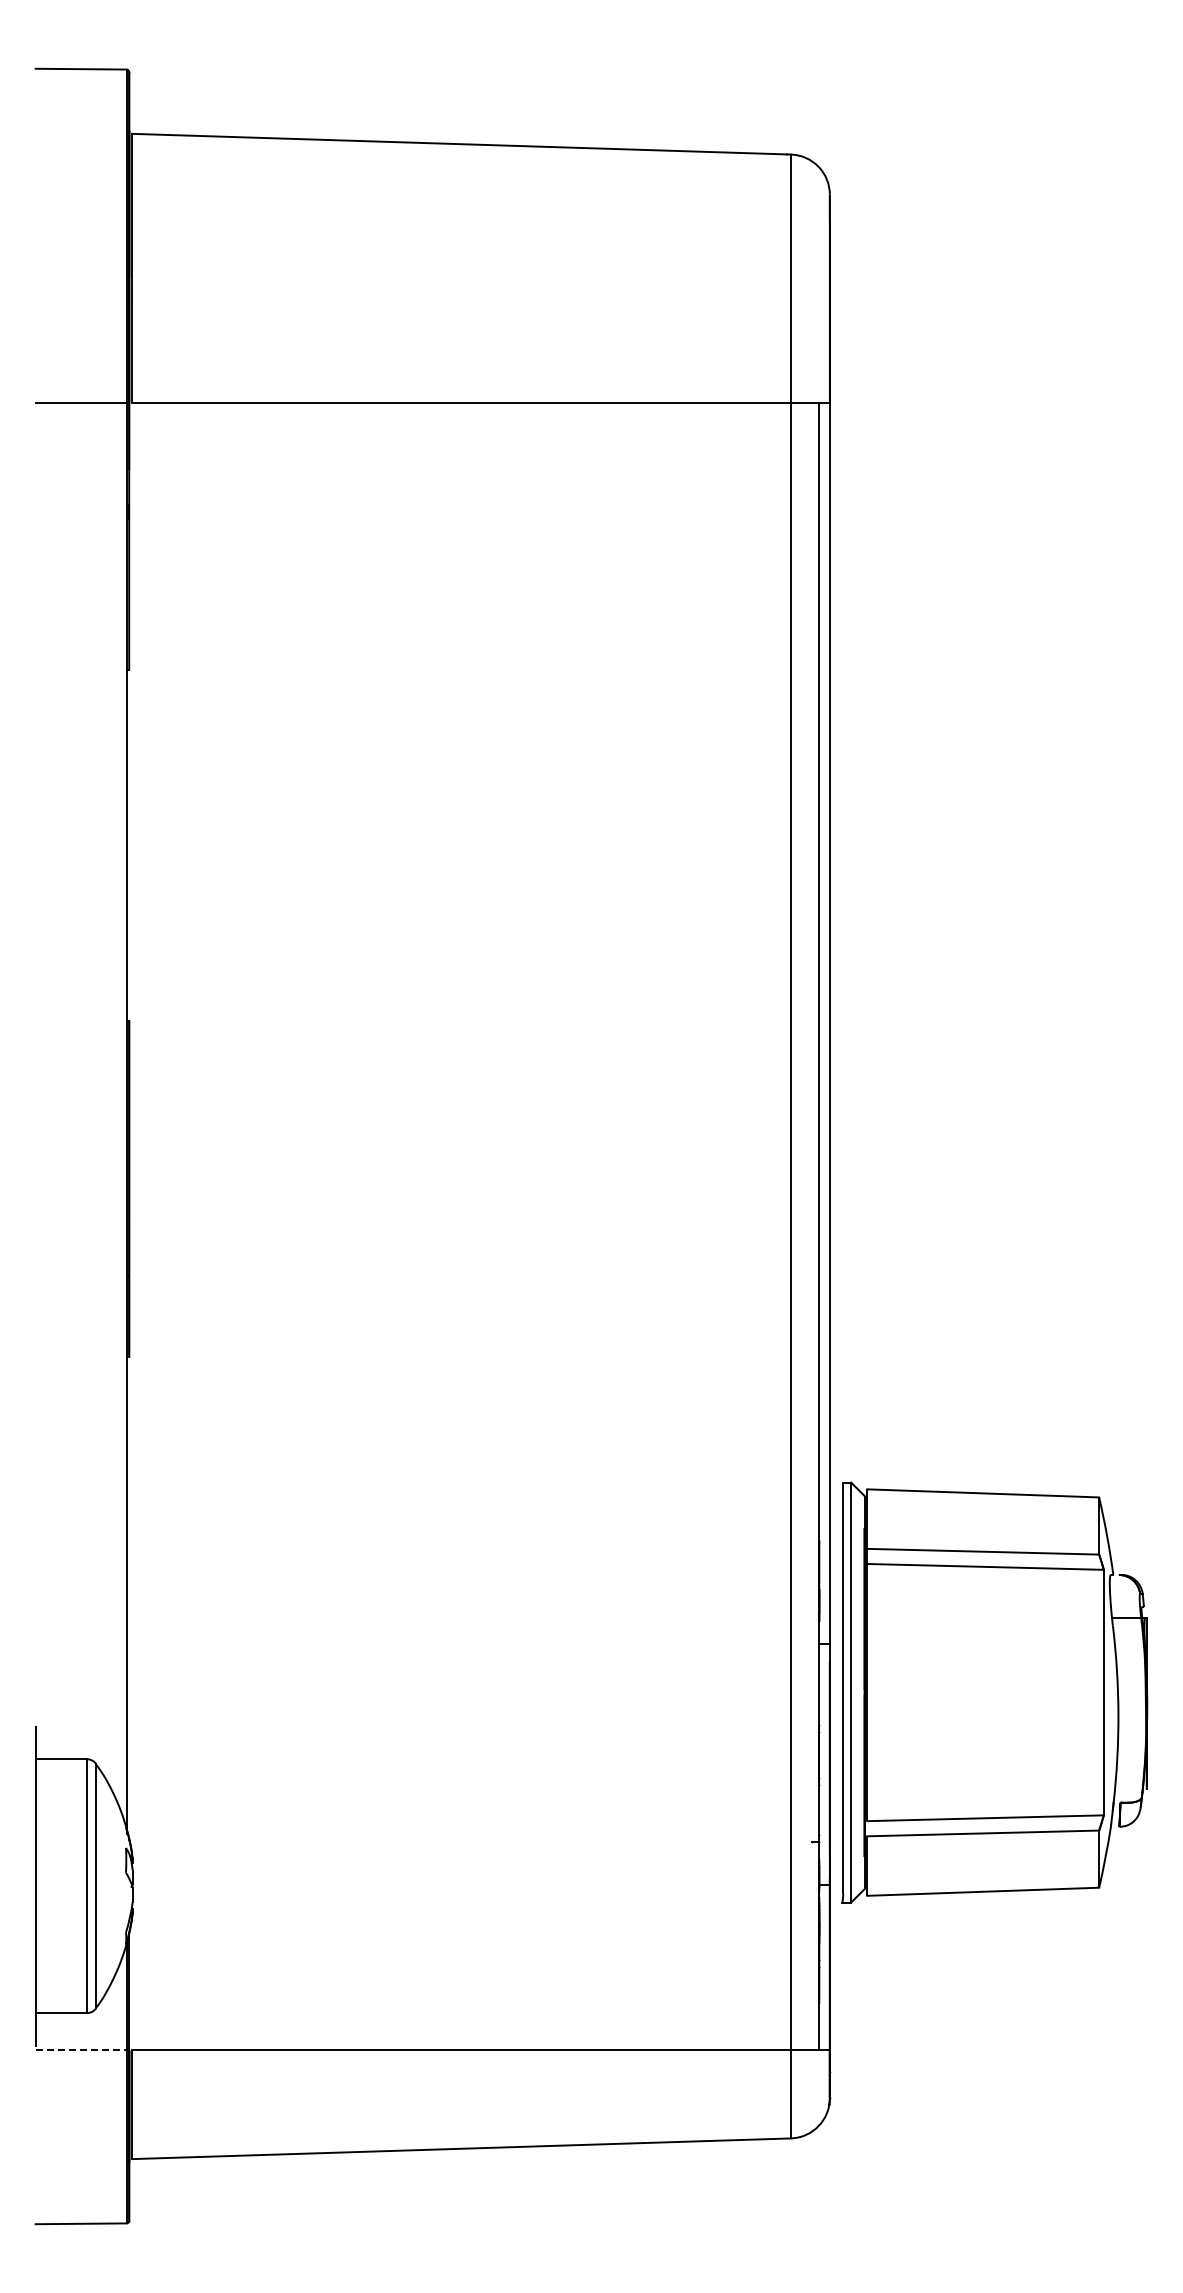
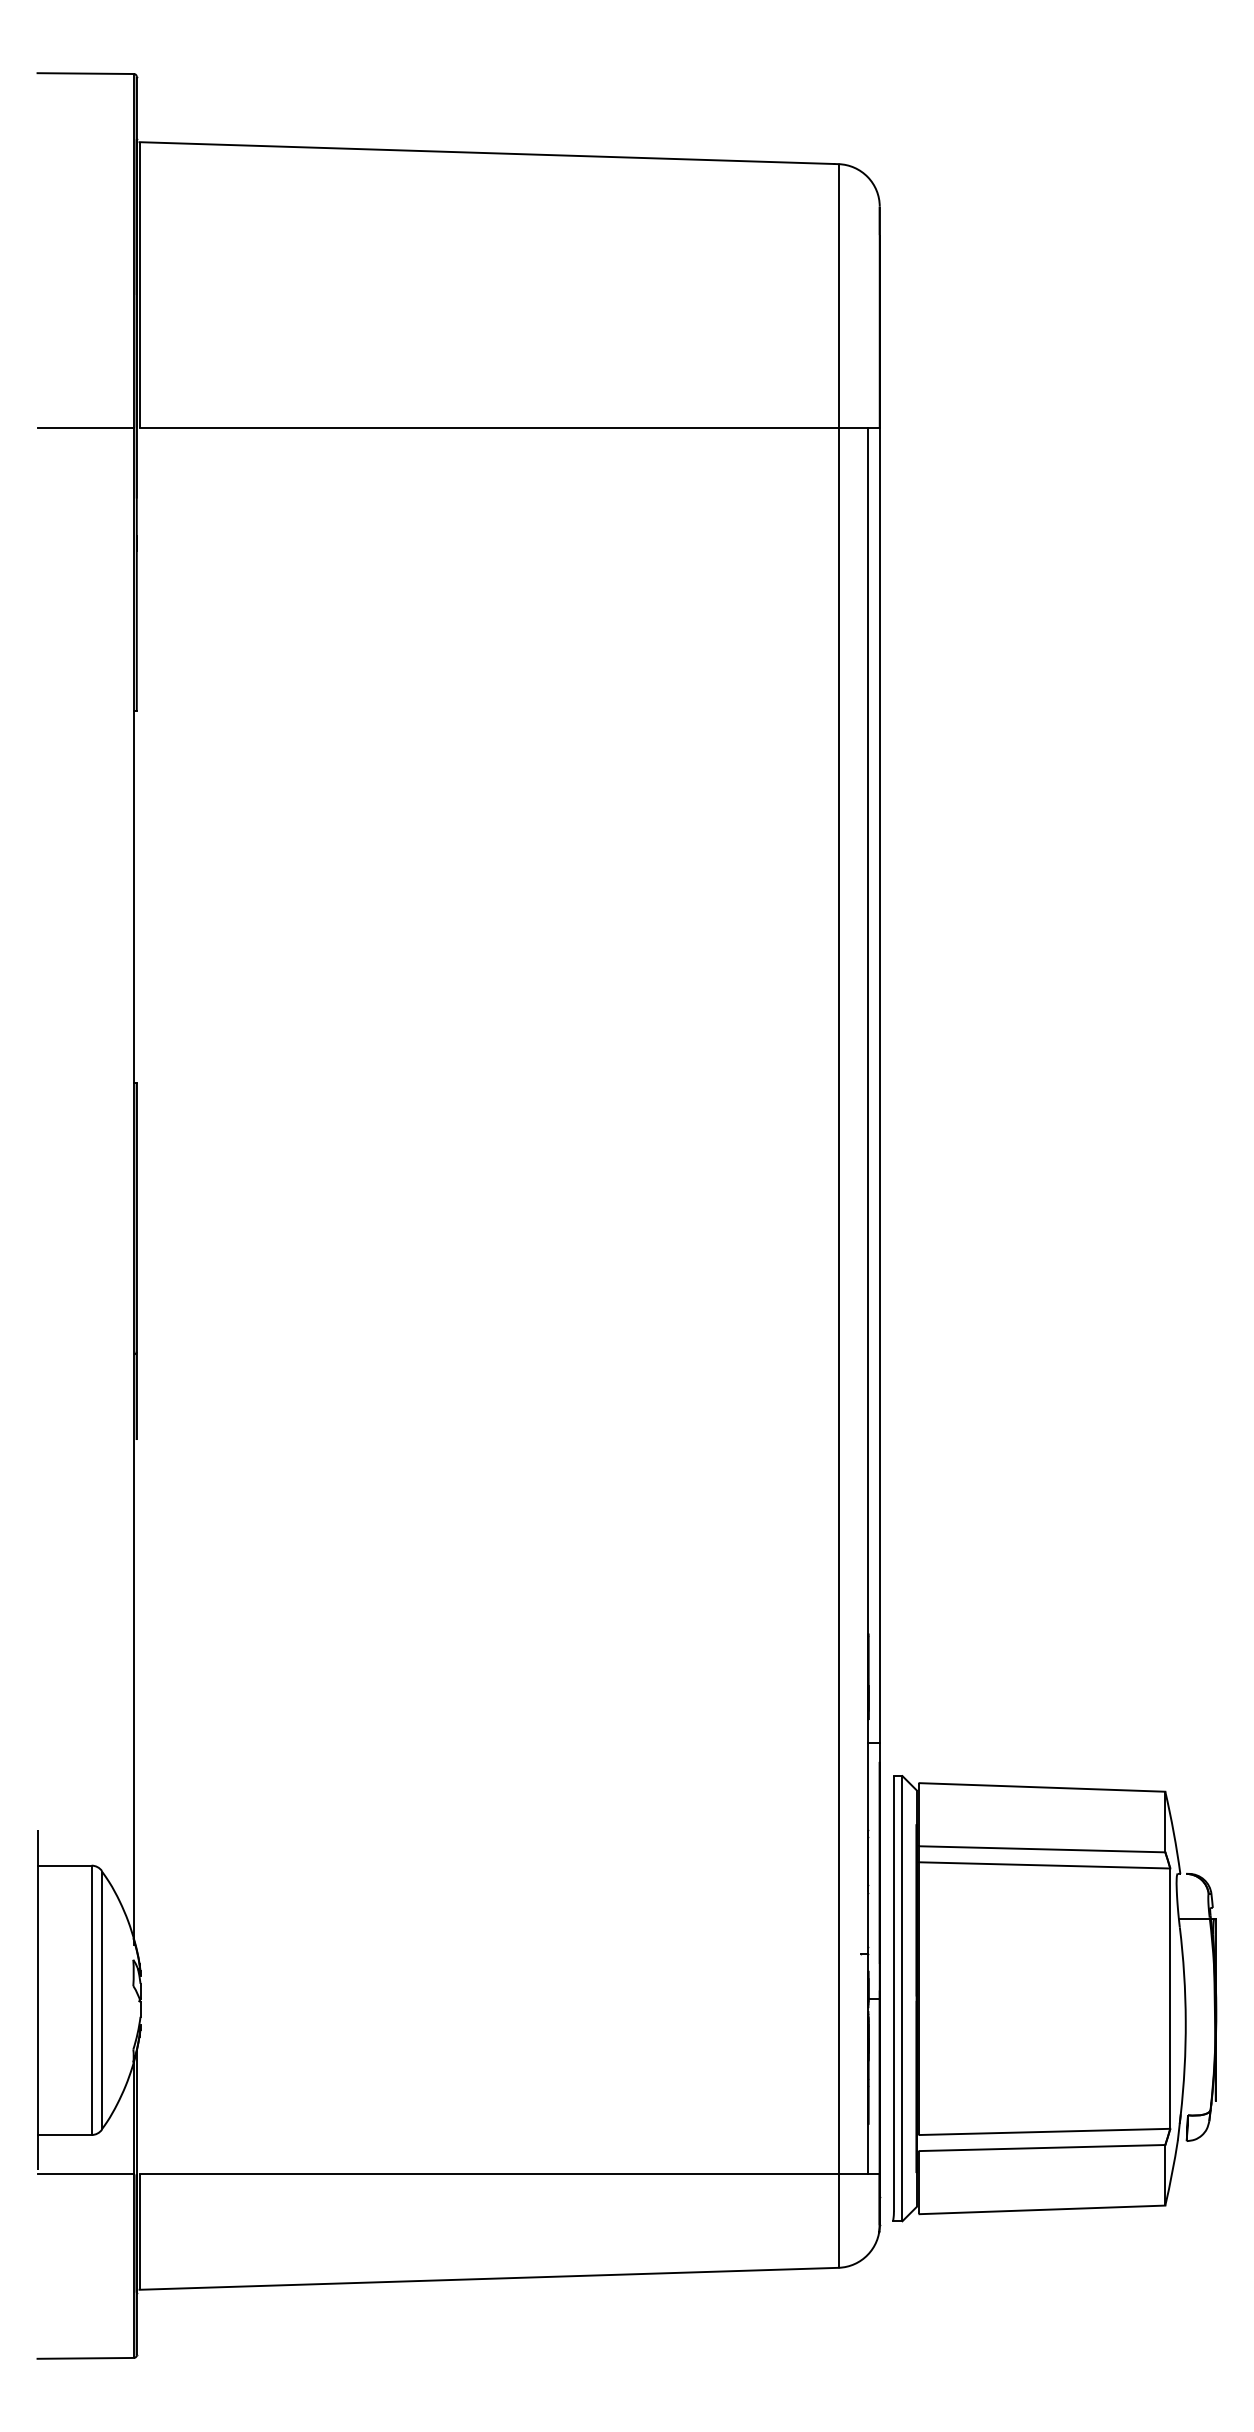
part: (994, 1692) -> (1054, 1998), moved
line: (81, 2050) -> (86, 2174), dashed -> solid

